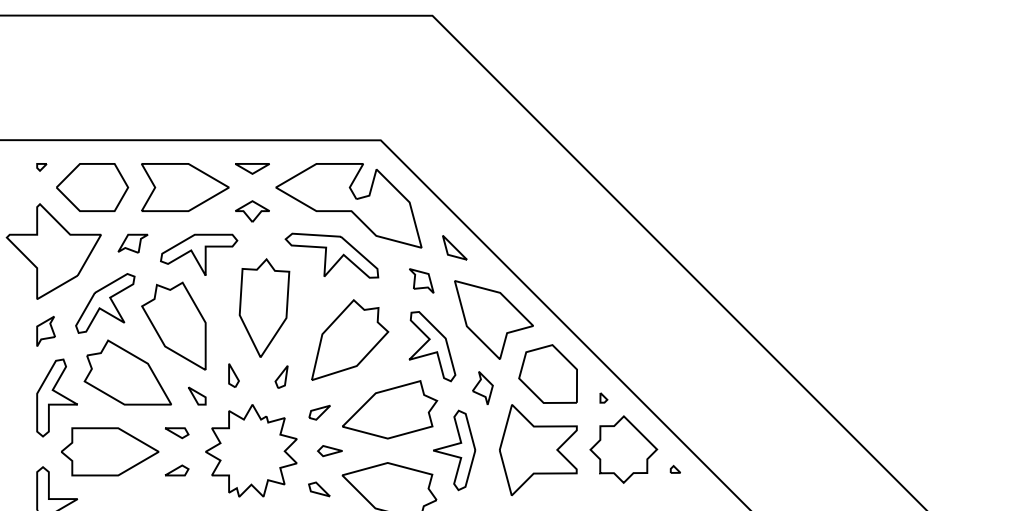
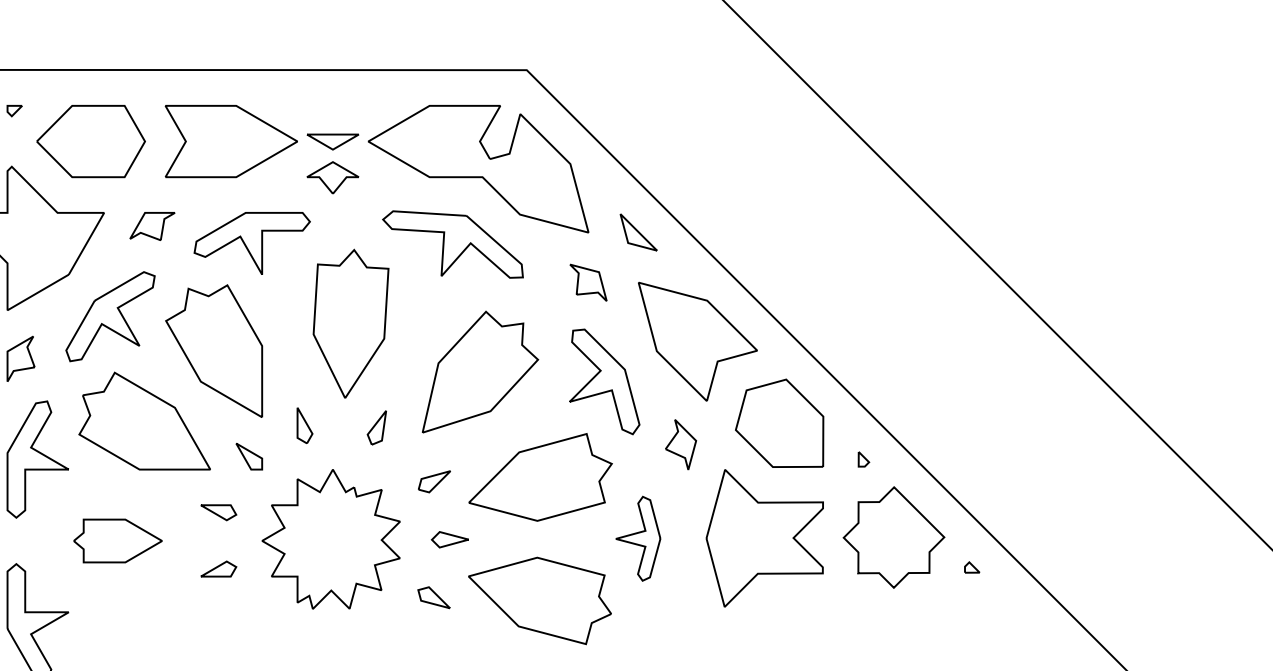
part: (252, 168) -> (332, 141), moved
part: (454, 450) -> (638, 538), size x0.7
part: (110, 451) -> (118, 540), size x0.6

